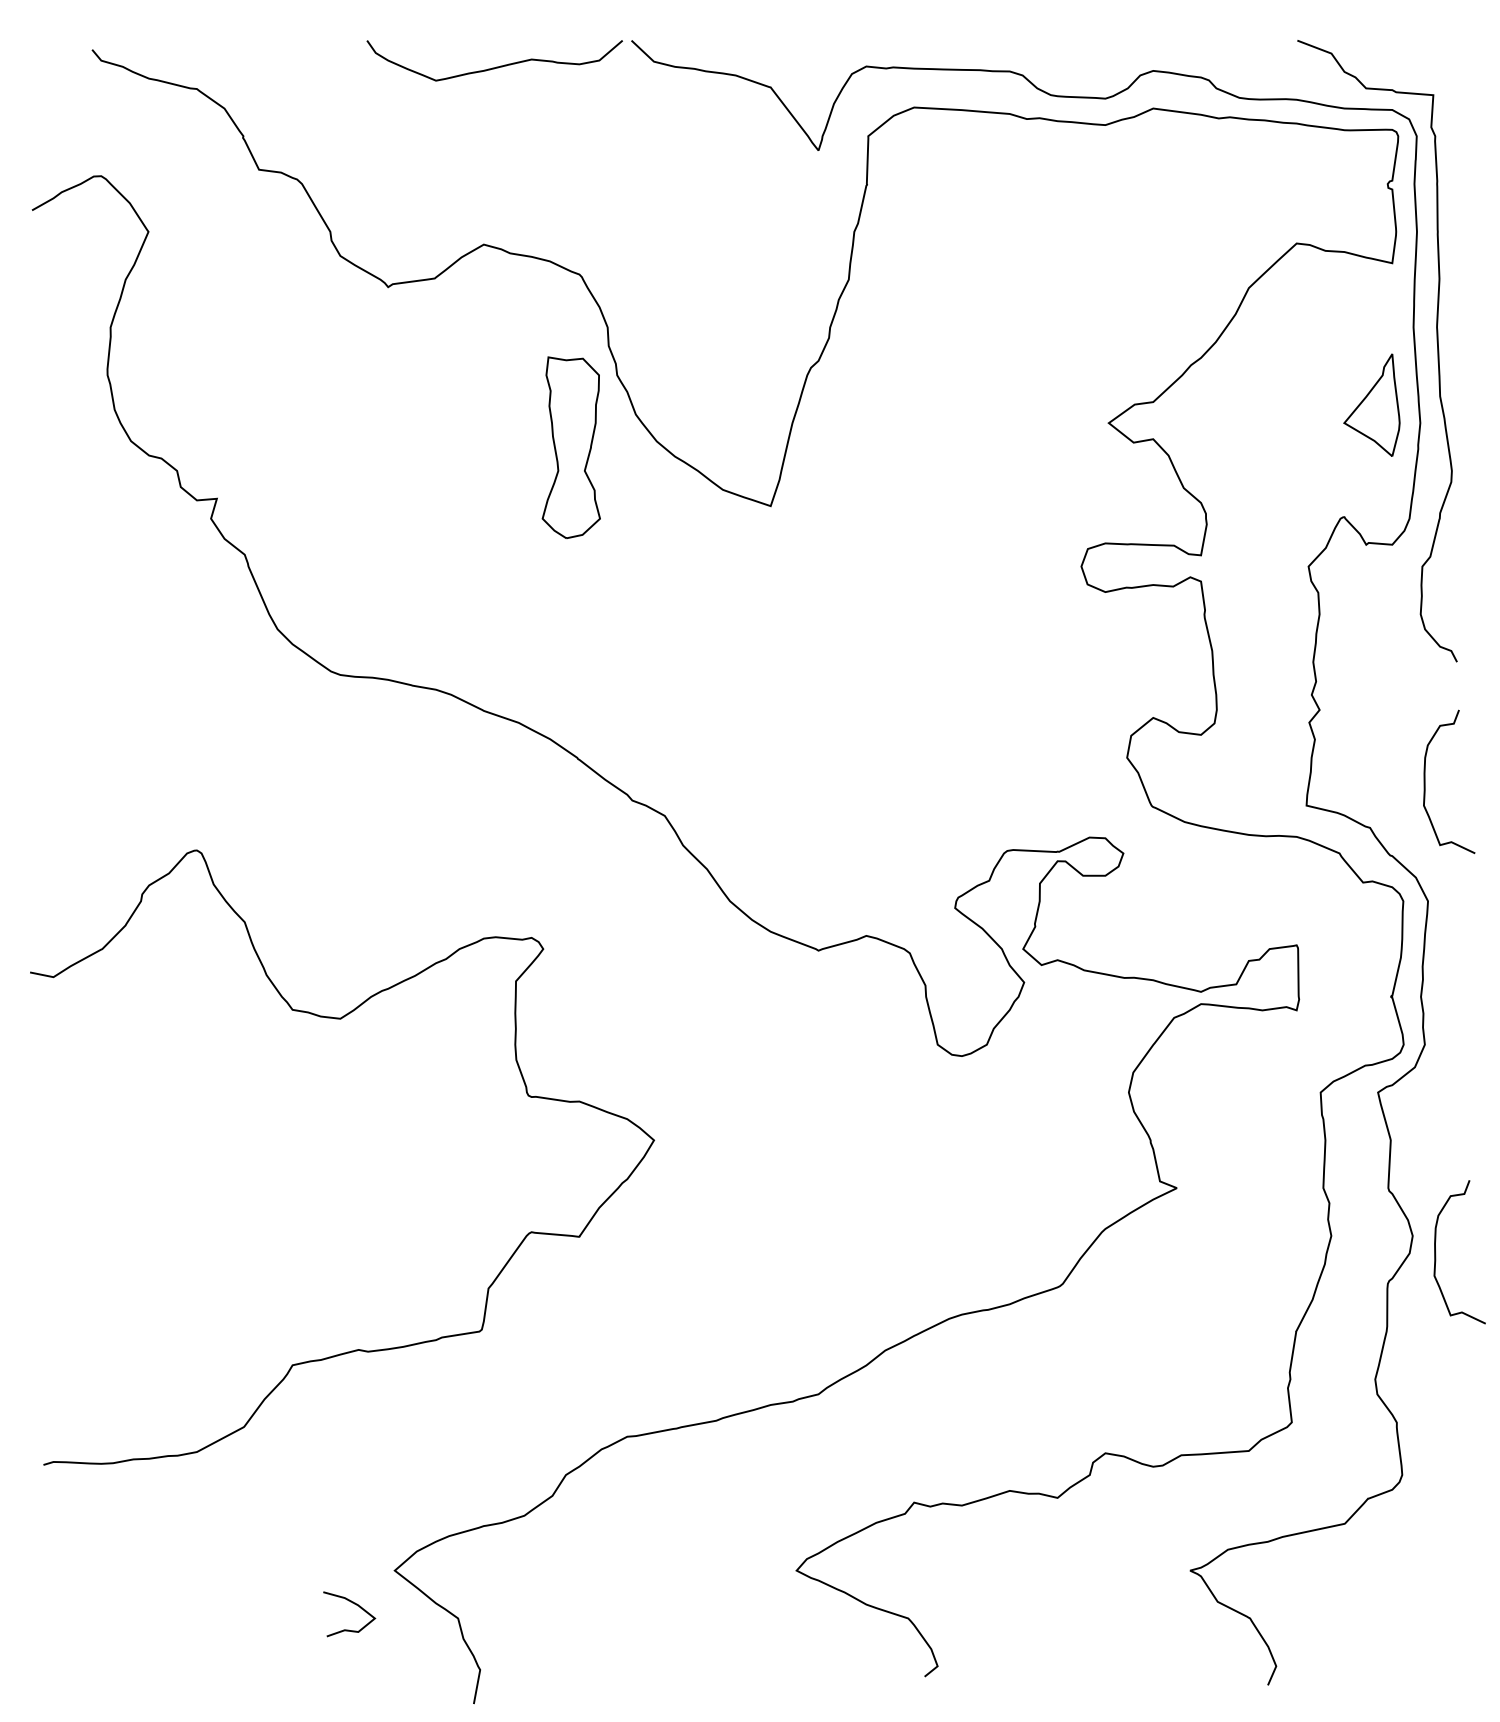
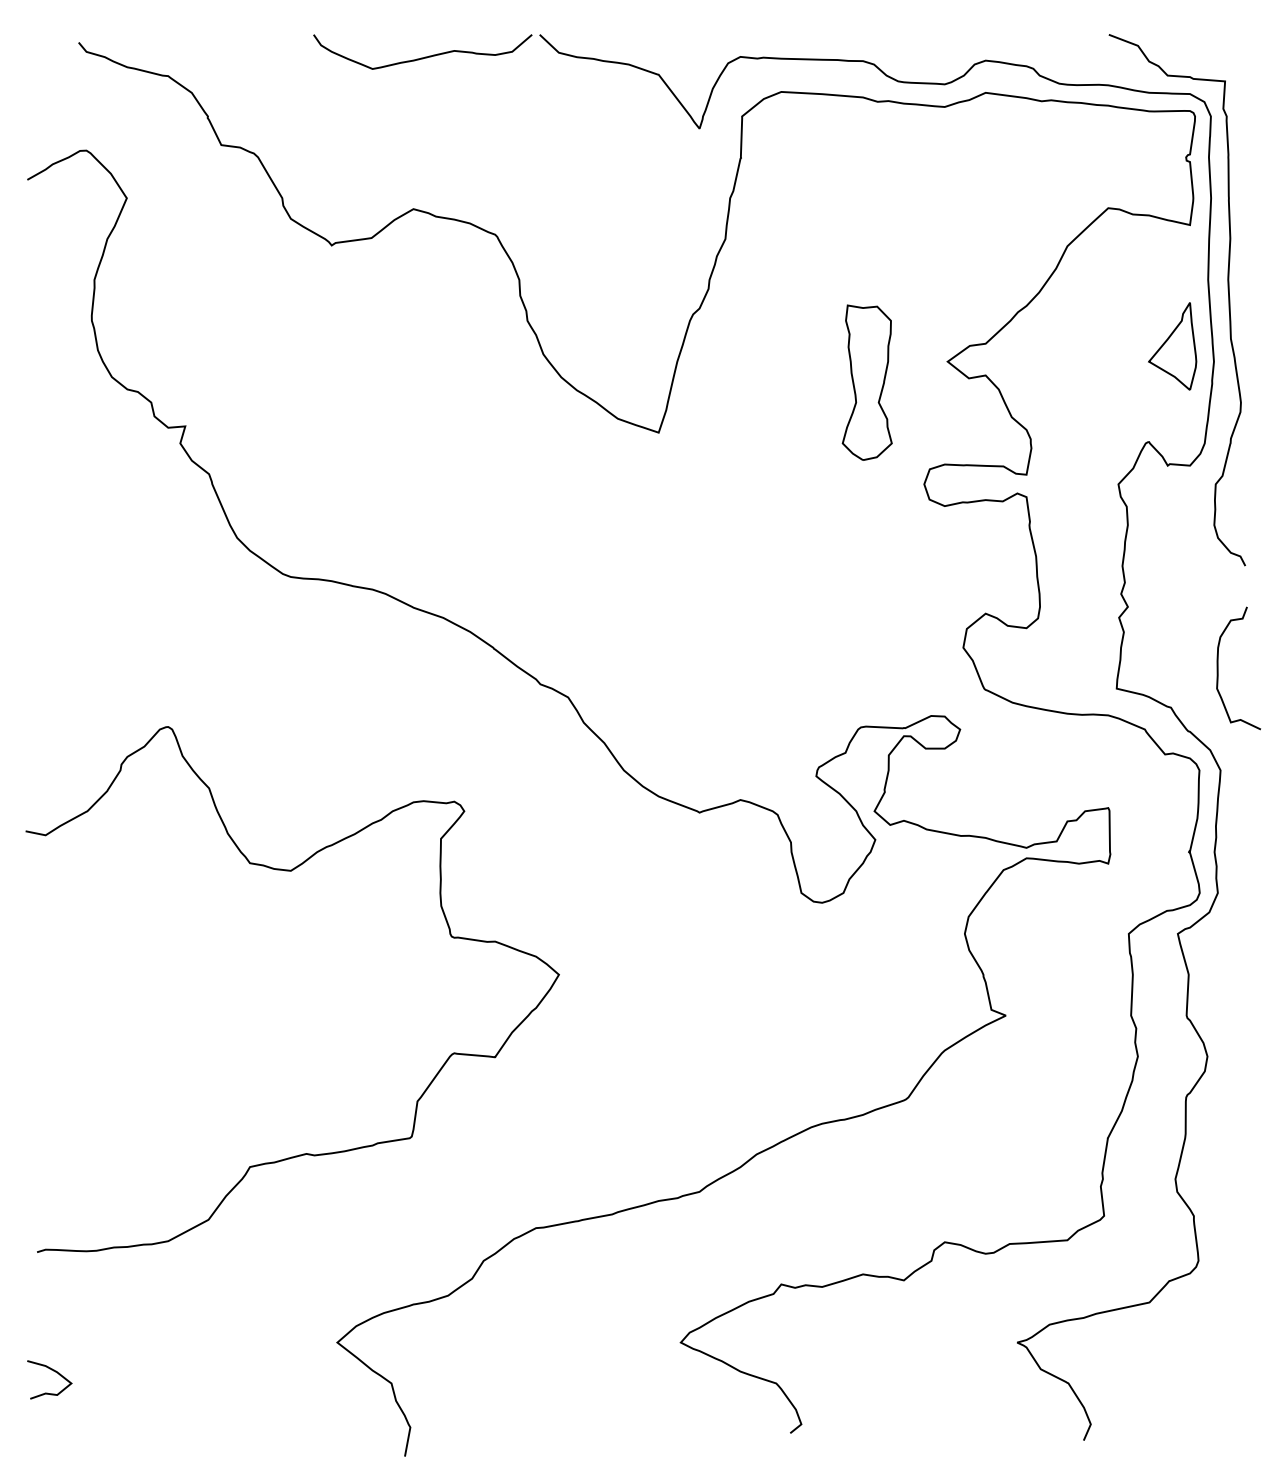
part: (570, 447) -> (866, 382), moved
curve: (1436, 1252) -> (1227, 1070), removed
curve: (353, 1604) -> (53, 1371), moved

